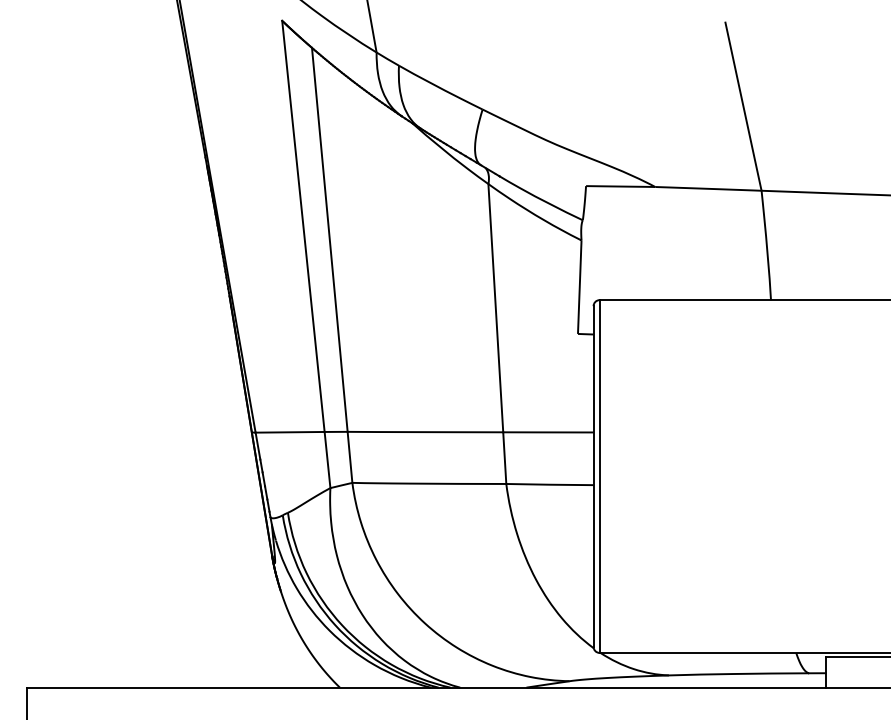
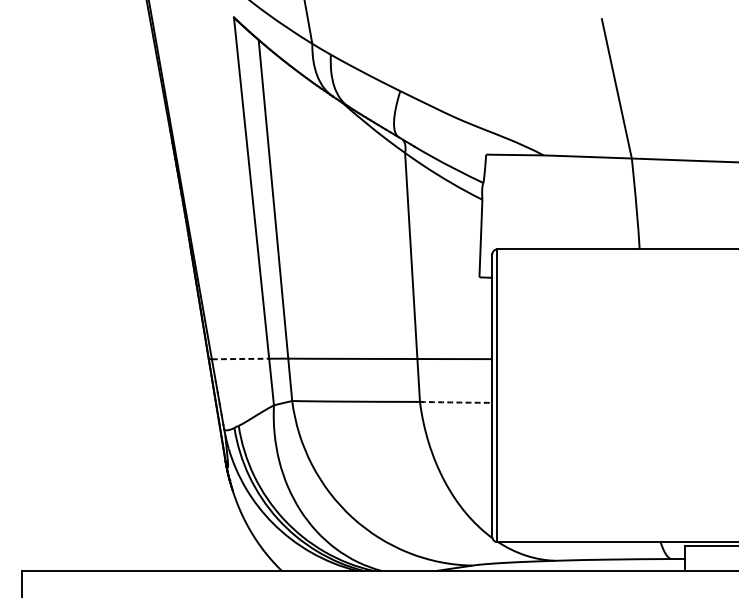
line: (290, 432) -> (240, 359), solid -> dashed
arc: (549, 484) -> (455, 402), solid -> dashed

